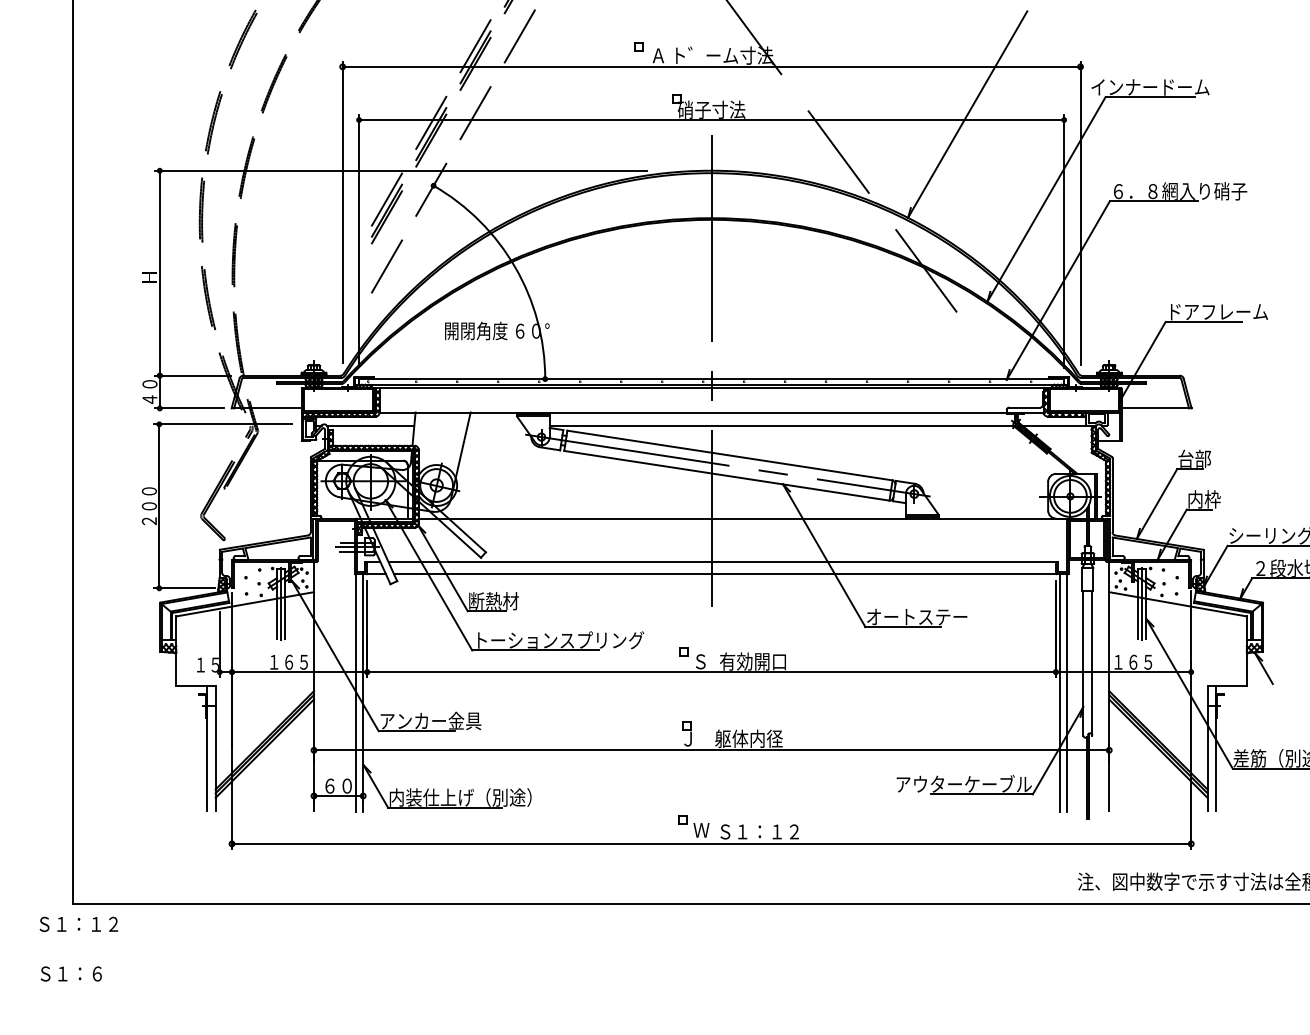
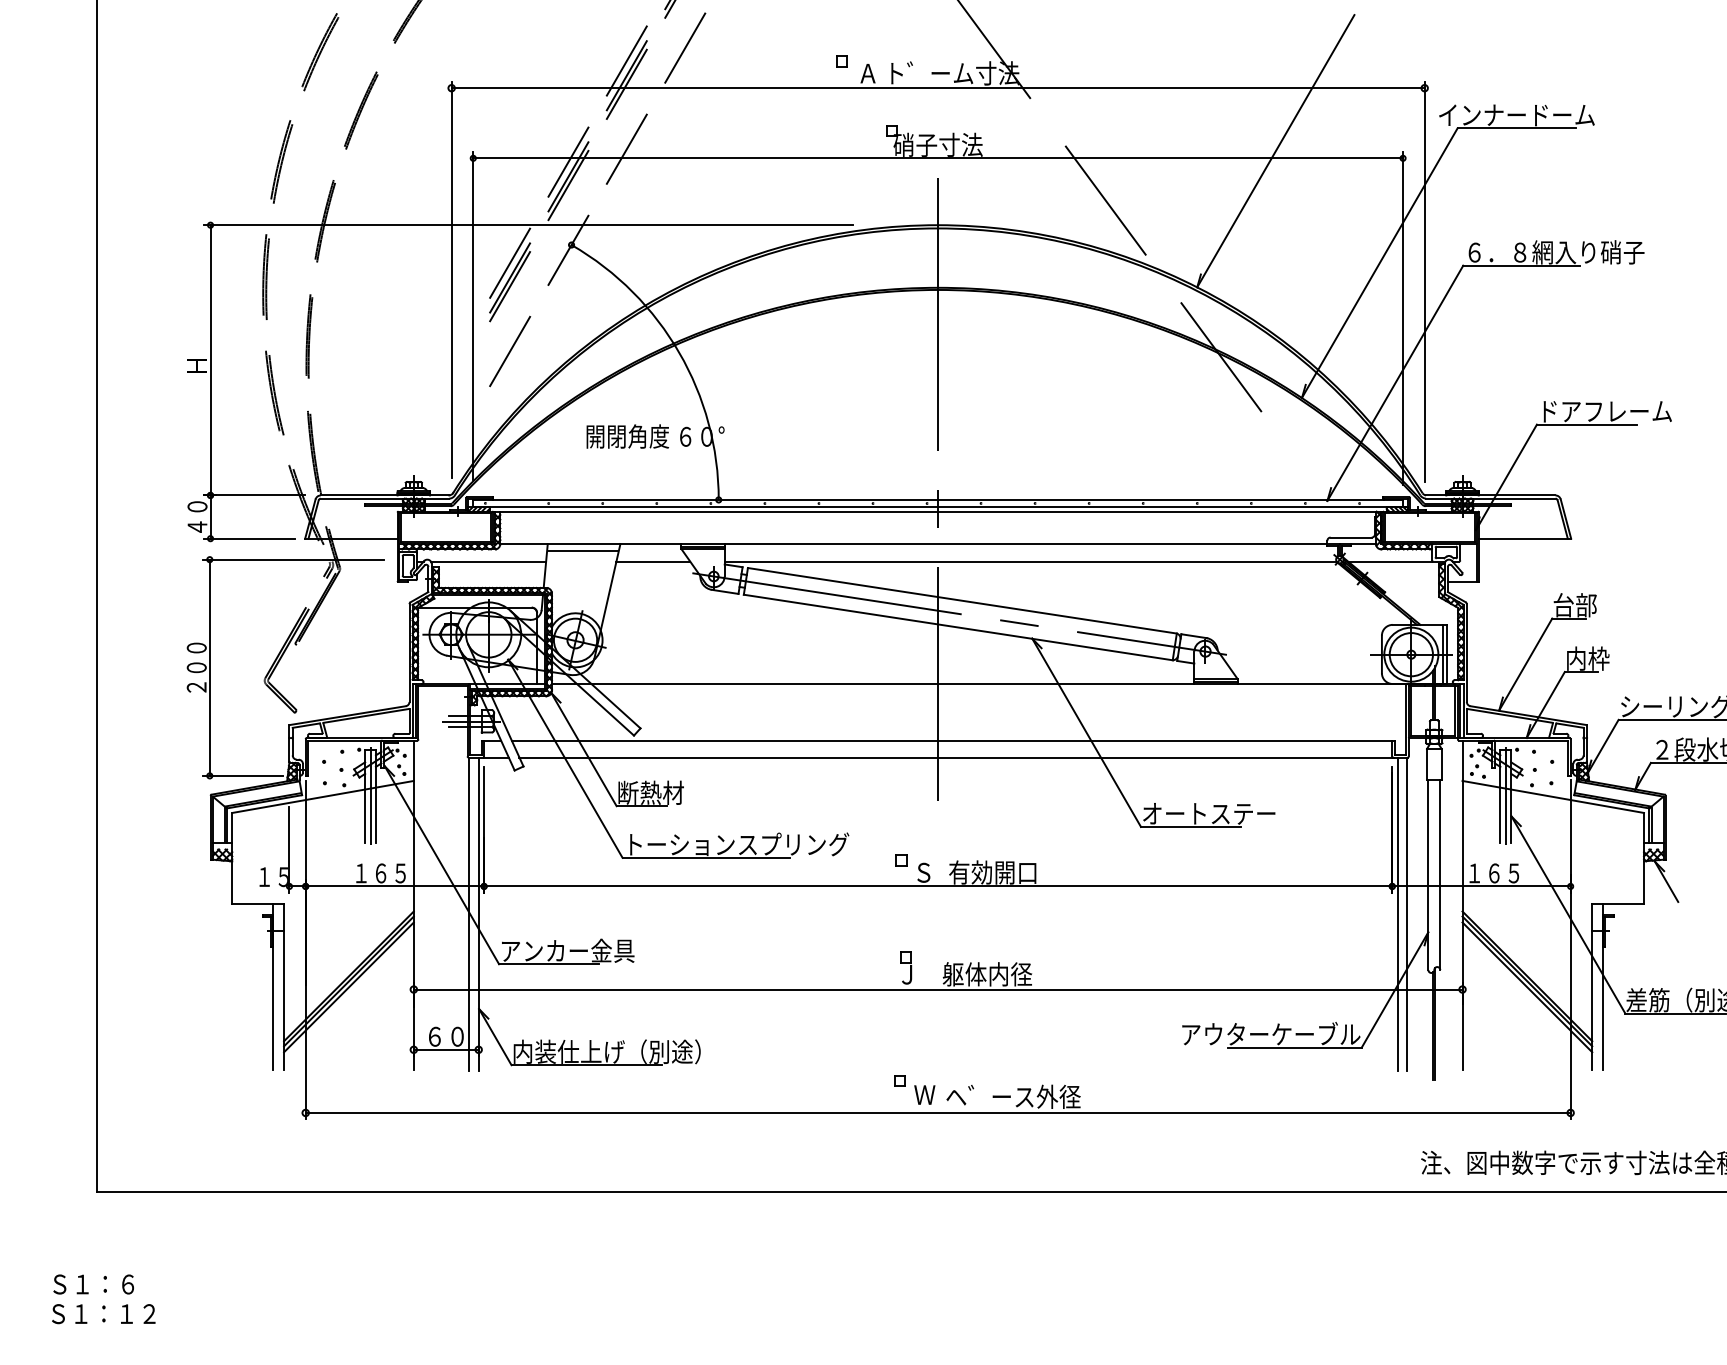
line: (441, 417) -> (582, 550), added
line: (495, 425) -> (653, 561), added
text: (768, 831) -> (1013, 1096), Ｓ１：１２ -> ヘ゛ース外径
text: (78, 924) -> (103, 1314), moved

